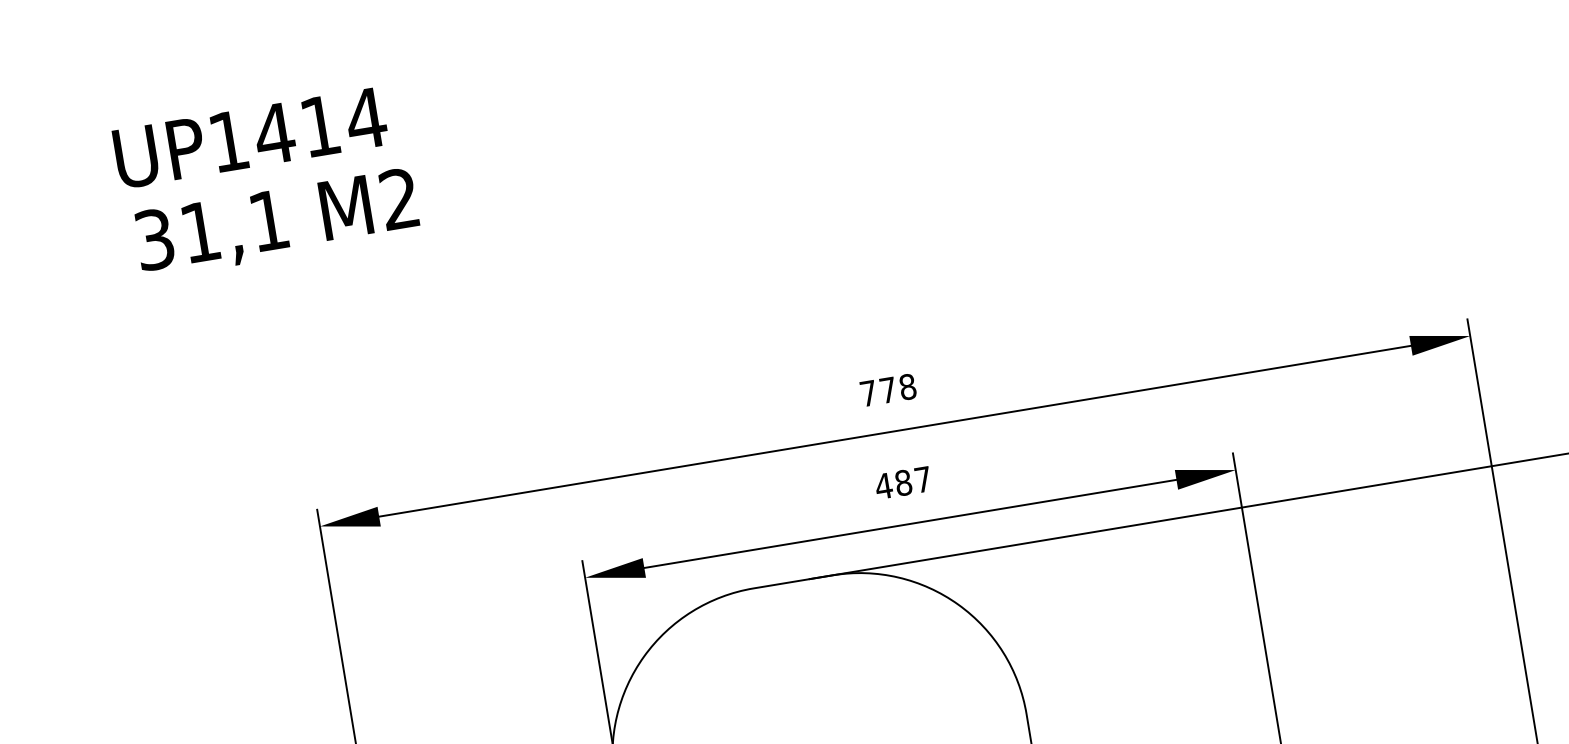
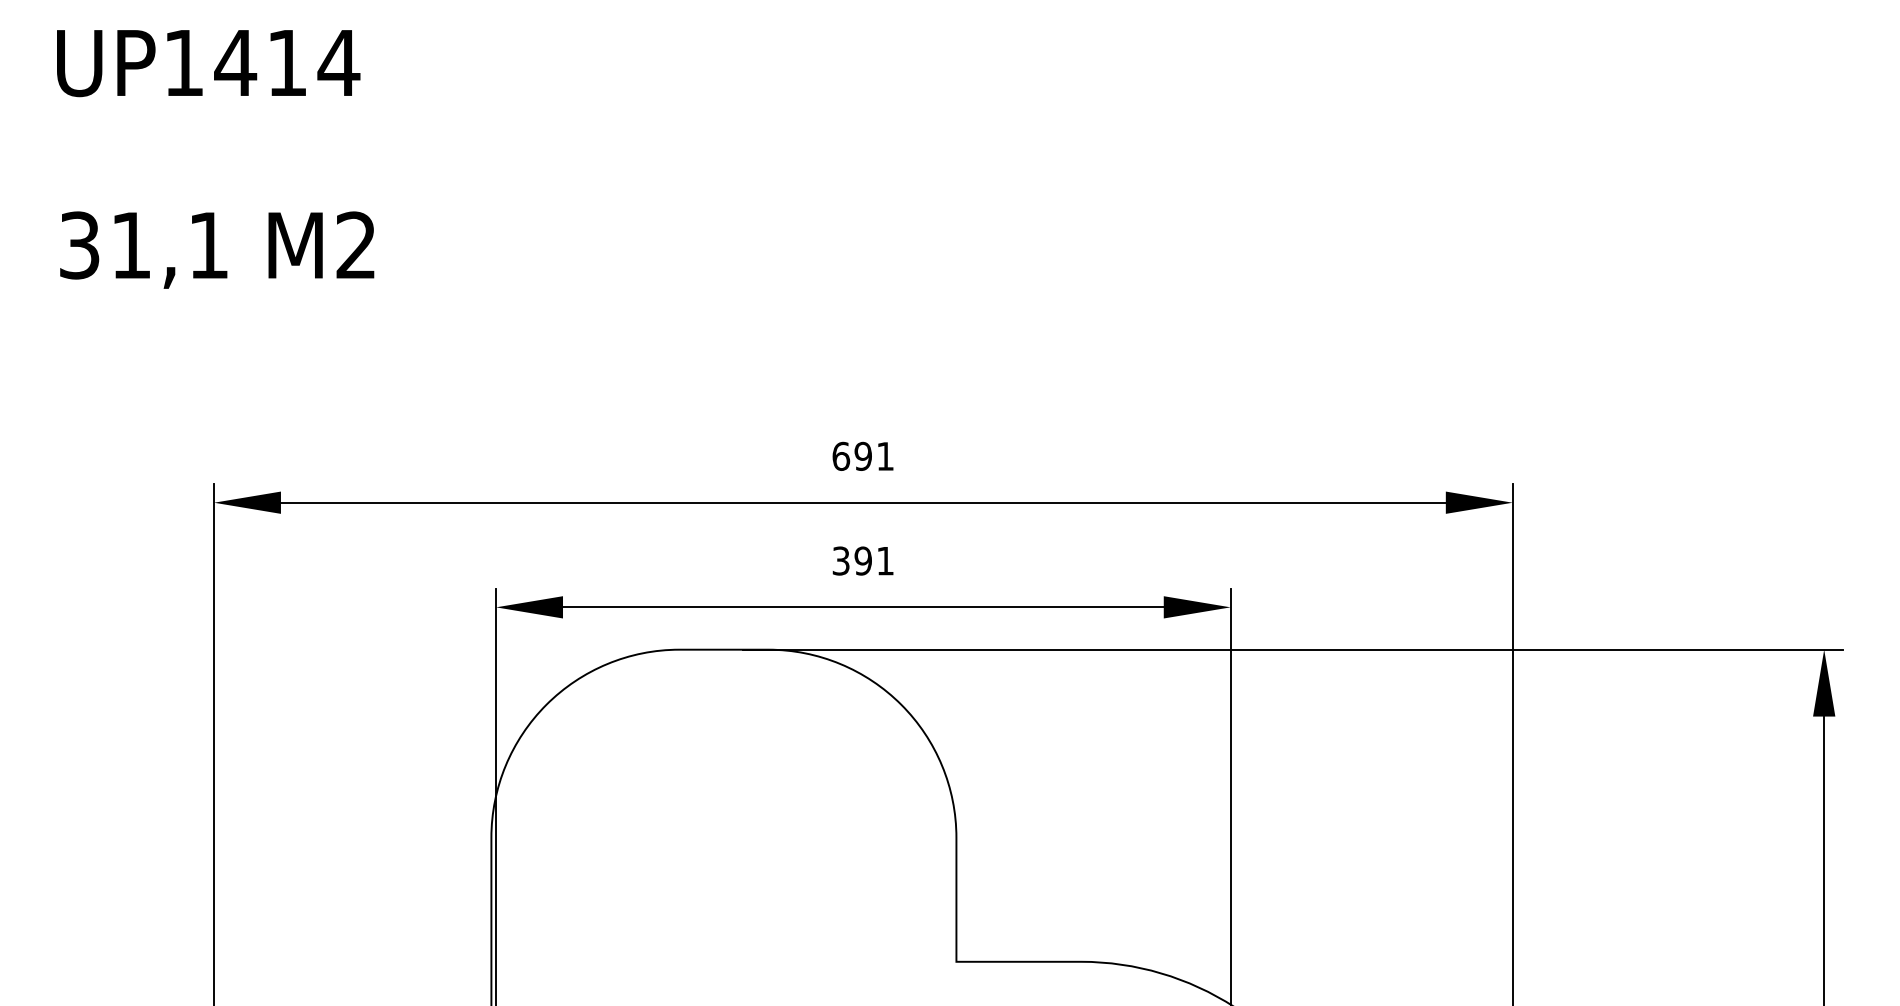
text: (277, 222) -> (217, 249), moved
text: (888, 389) -> (863, 455), 778 -> 691
text: (902, 482) -> (862, 560), 487 -> 391

